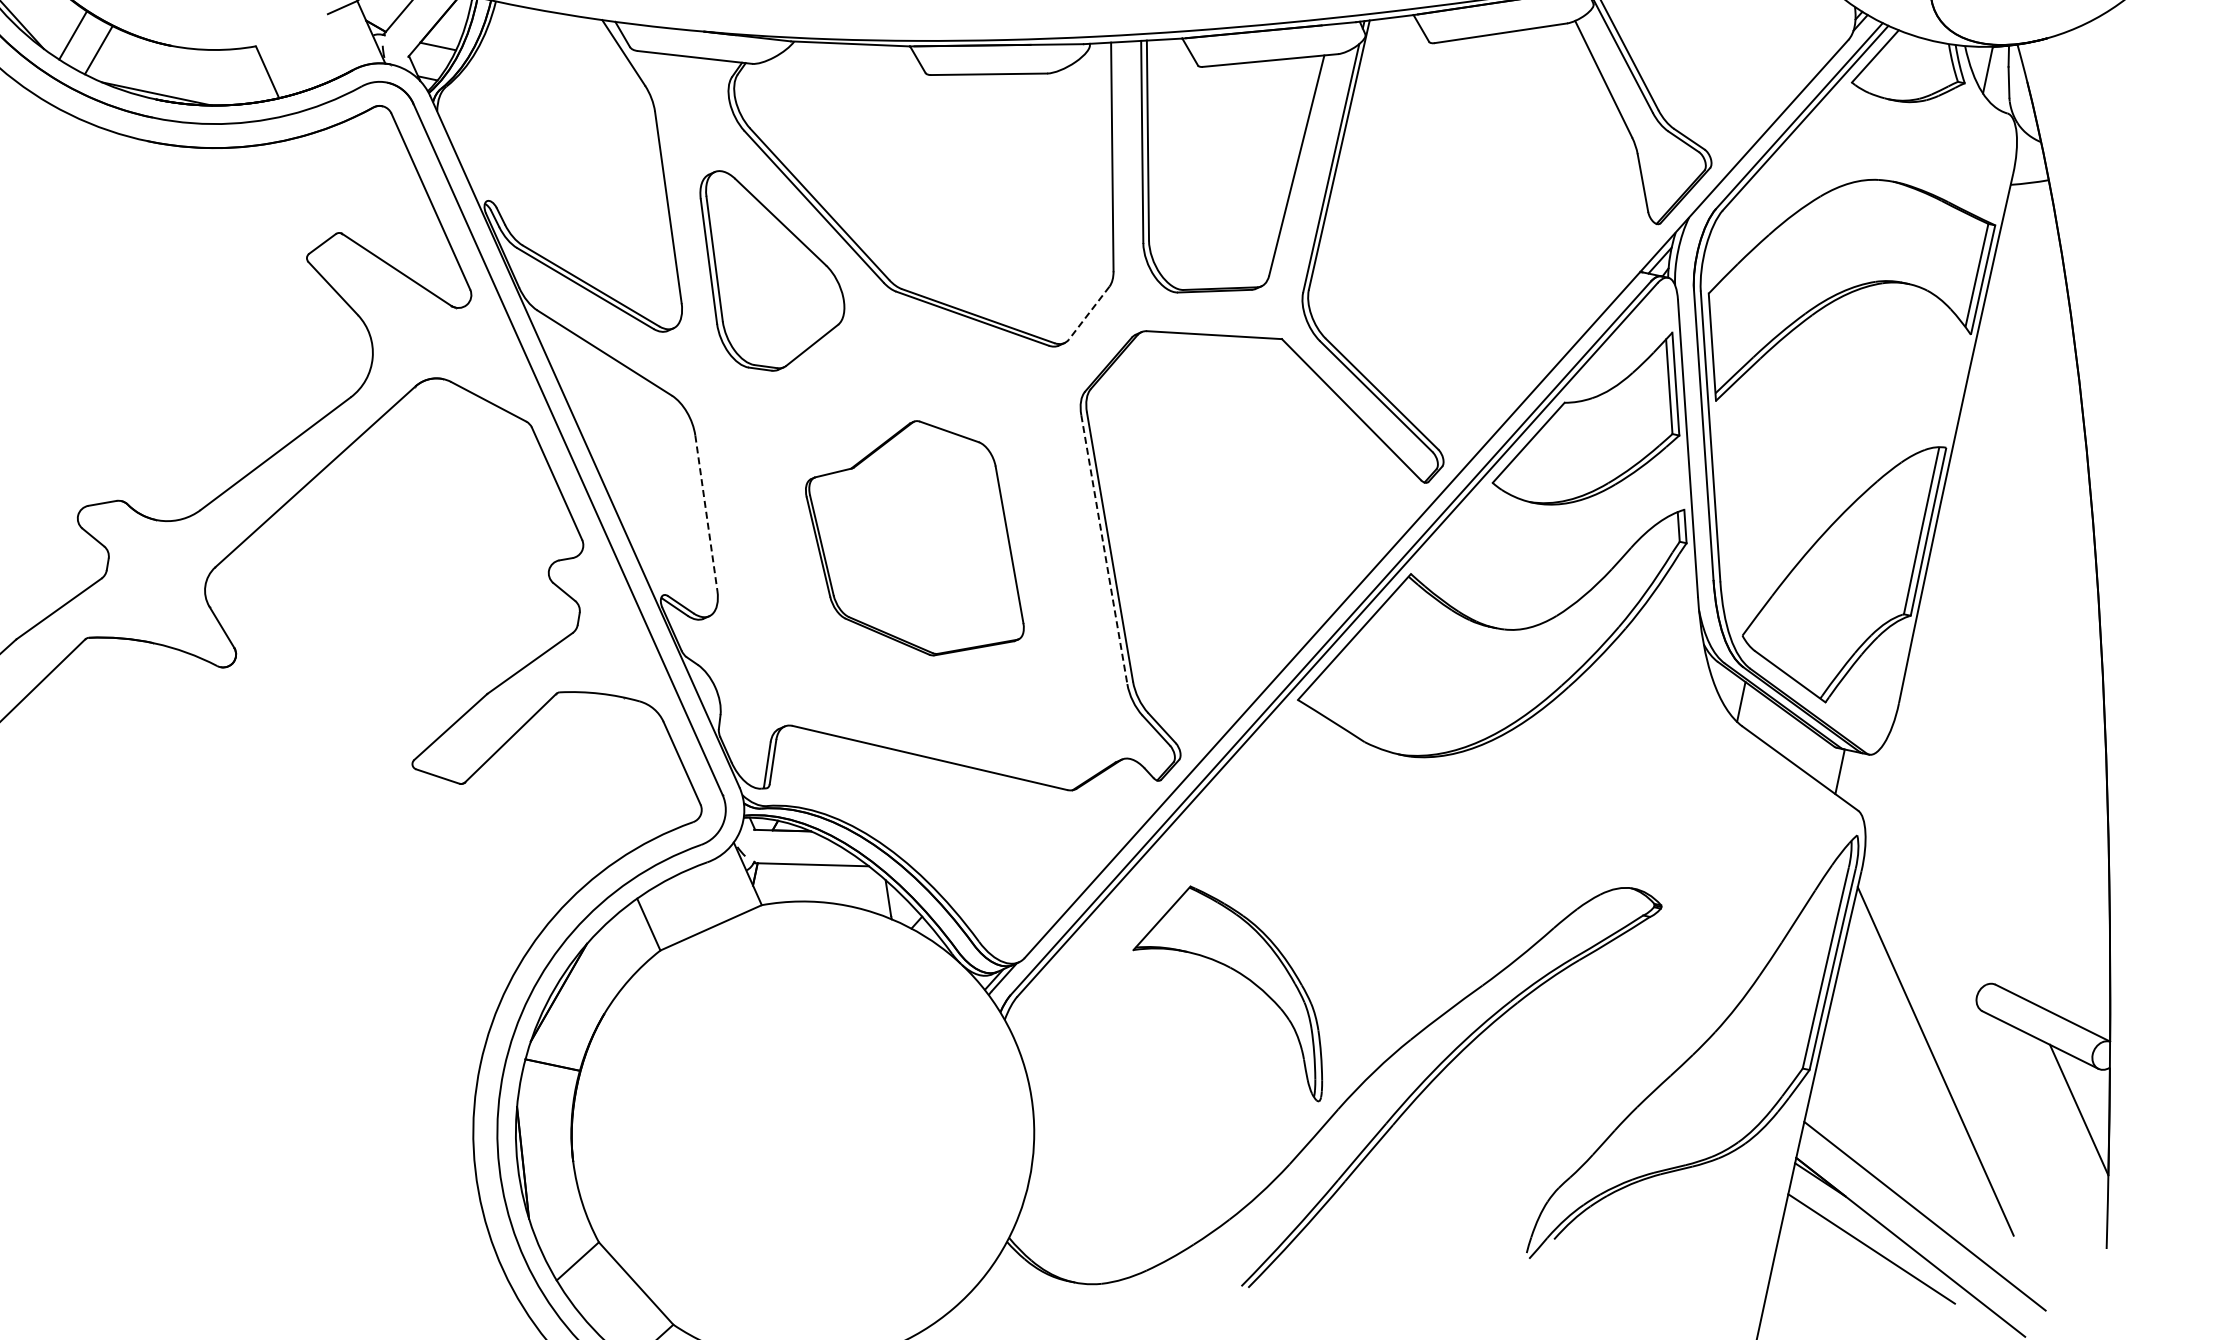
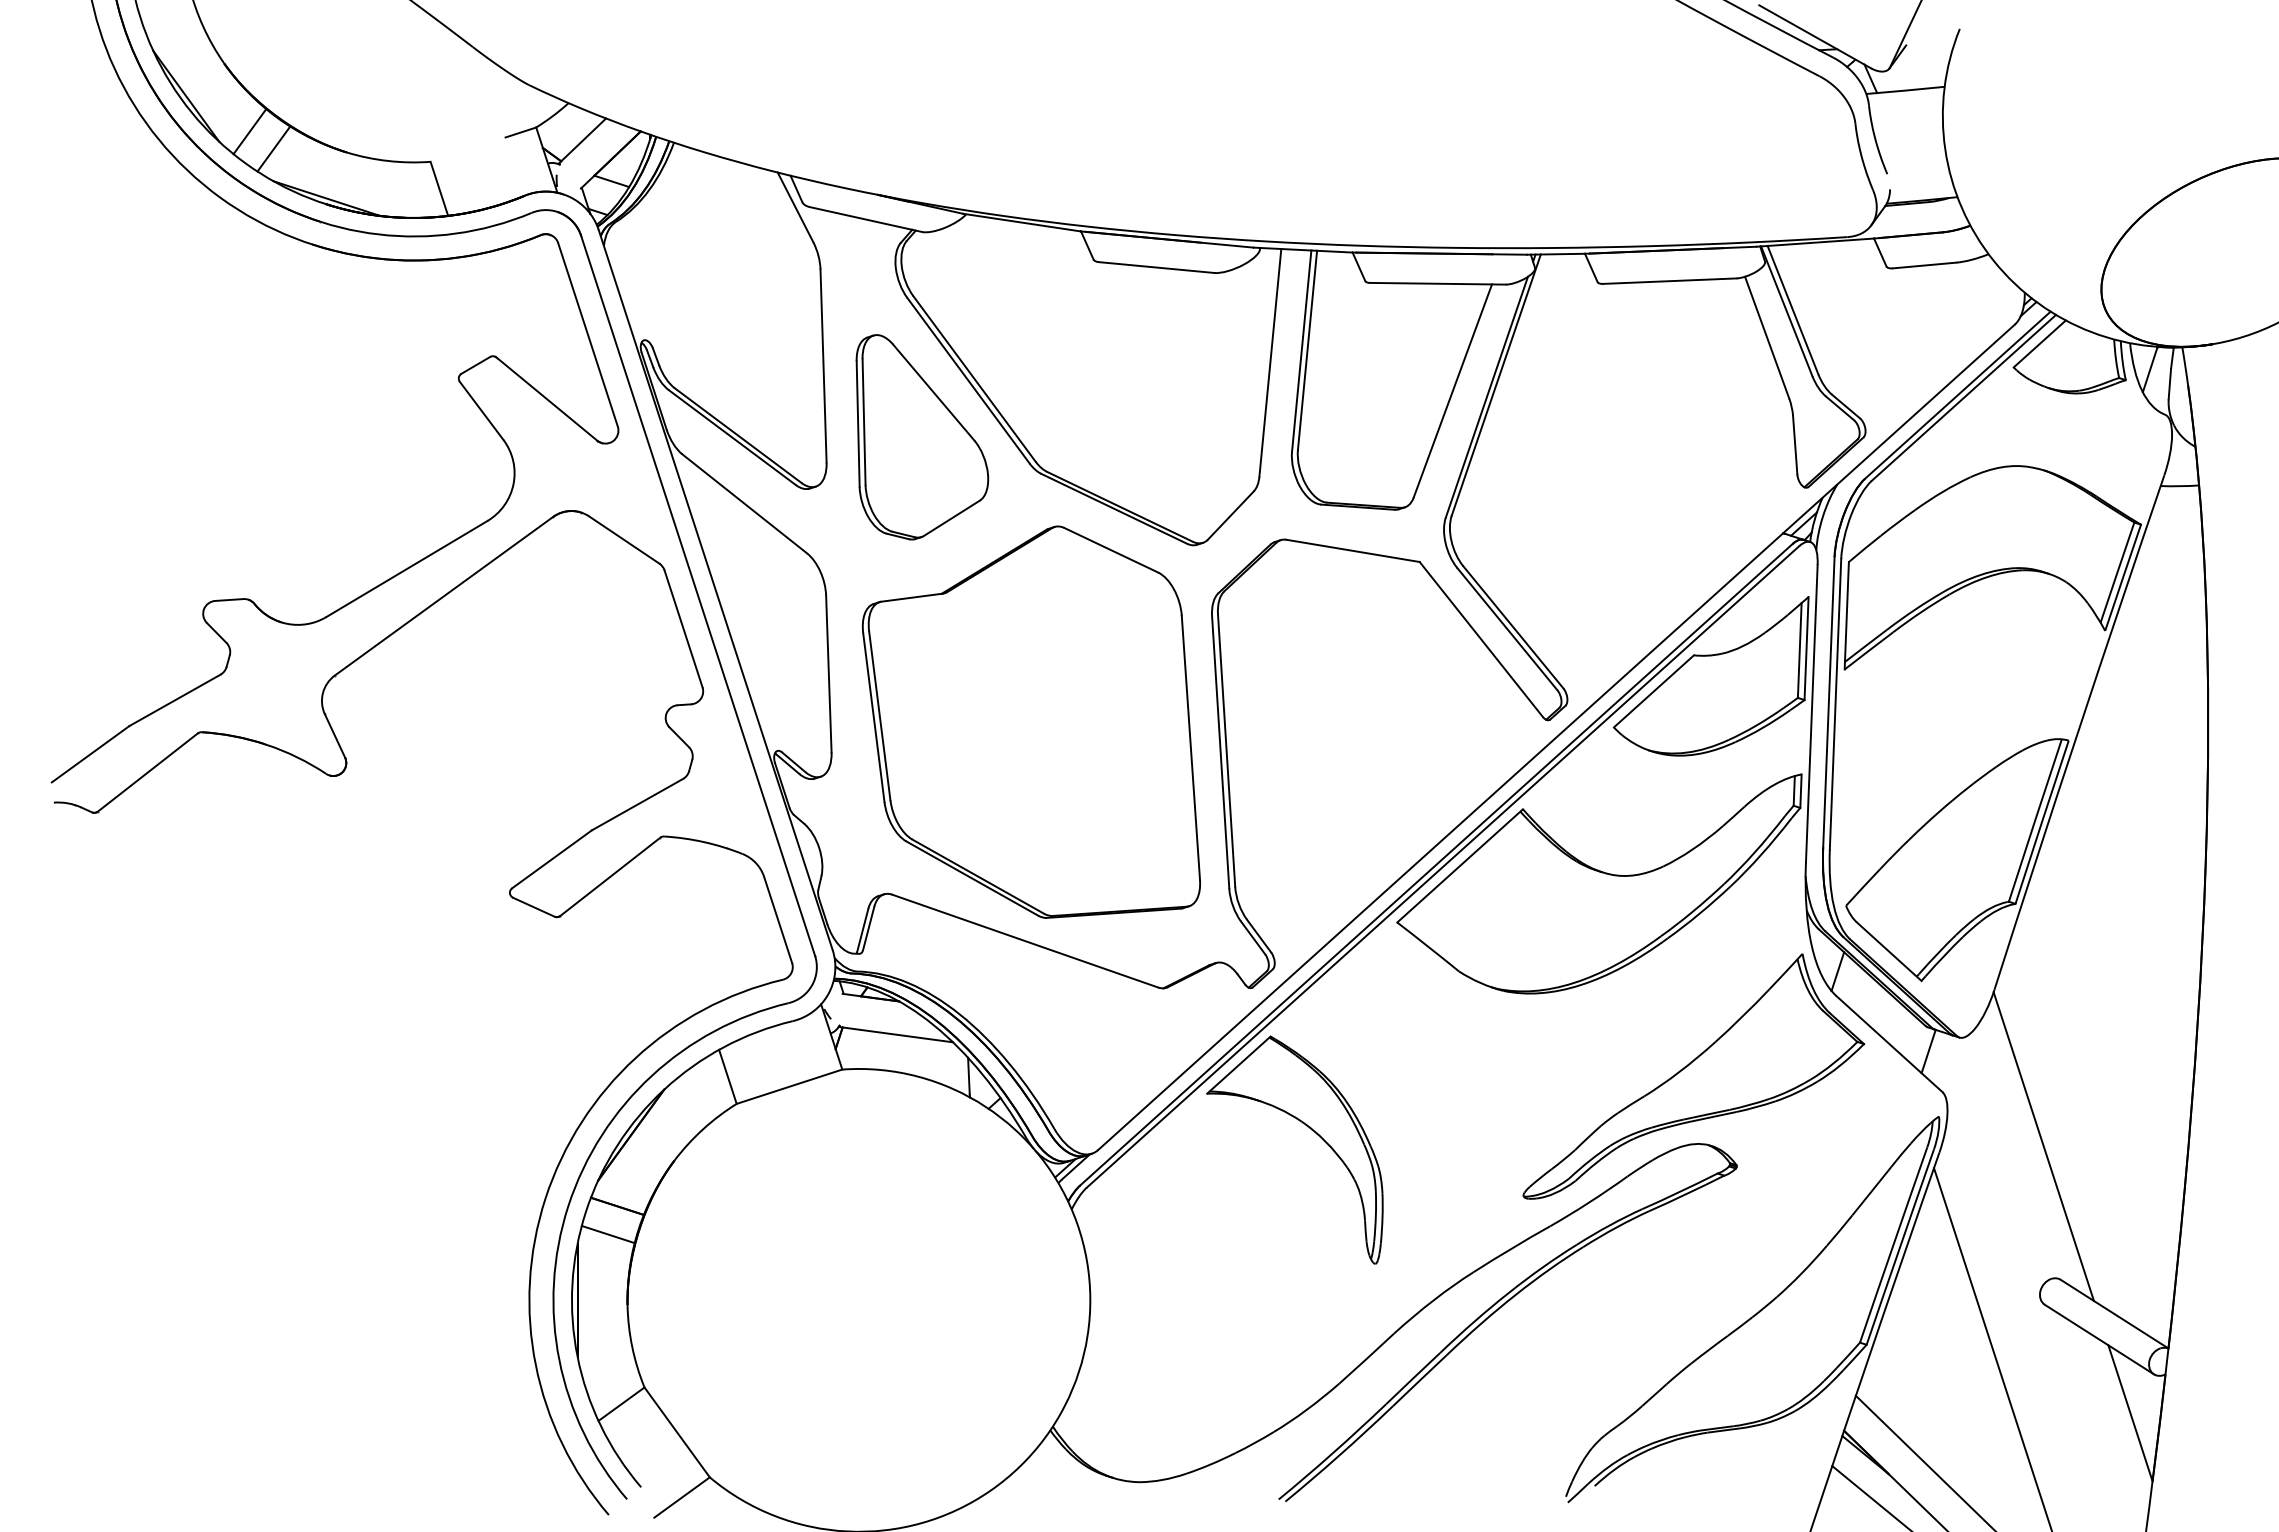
line: (1088, 312) -> (1230, 515), dashed -> solid
line: (706, 513) -> (828, 674), dashed -> solid
part: (911, 539) -> (1030, 721), size x1.67
line: (1104, 549) -> (1220, 752), dashed -> solid
part: (1608, 821) -> (1693, 1076), added
line: (1964, 854) -> (2043, 1146), added
part: (1241, 975) -> (1311, 1130), moved
line: (545, 1094) -> (607, 1234), added

